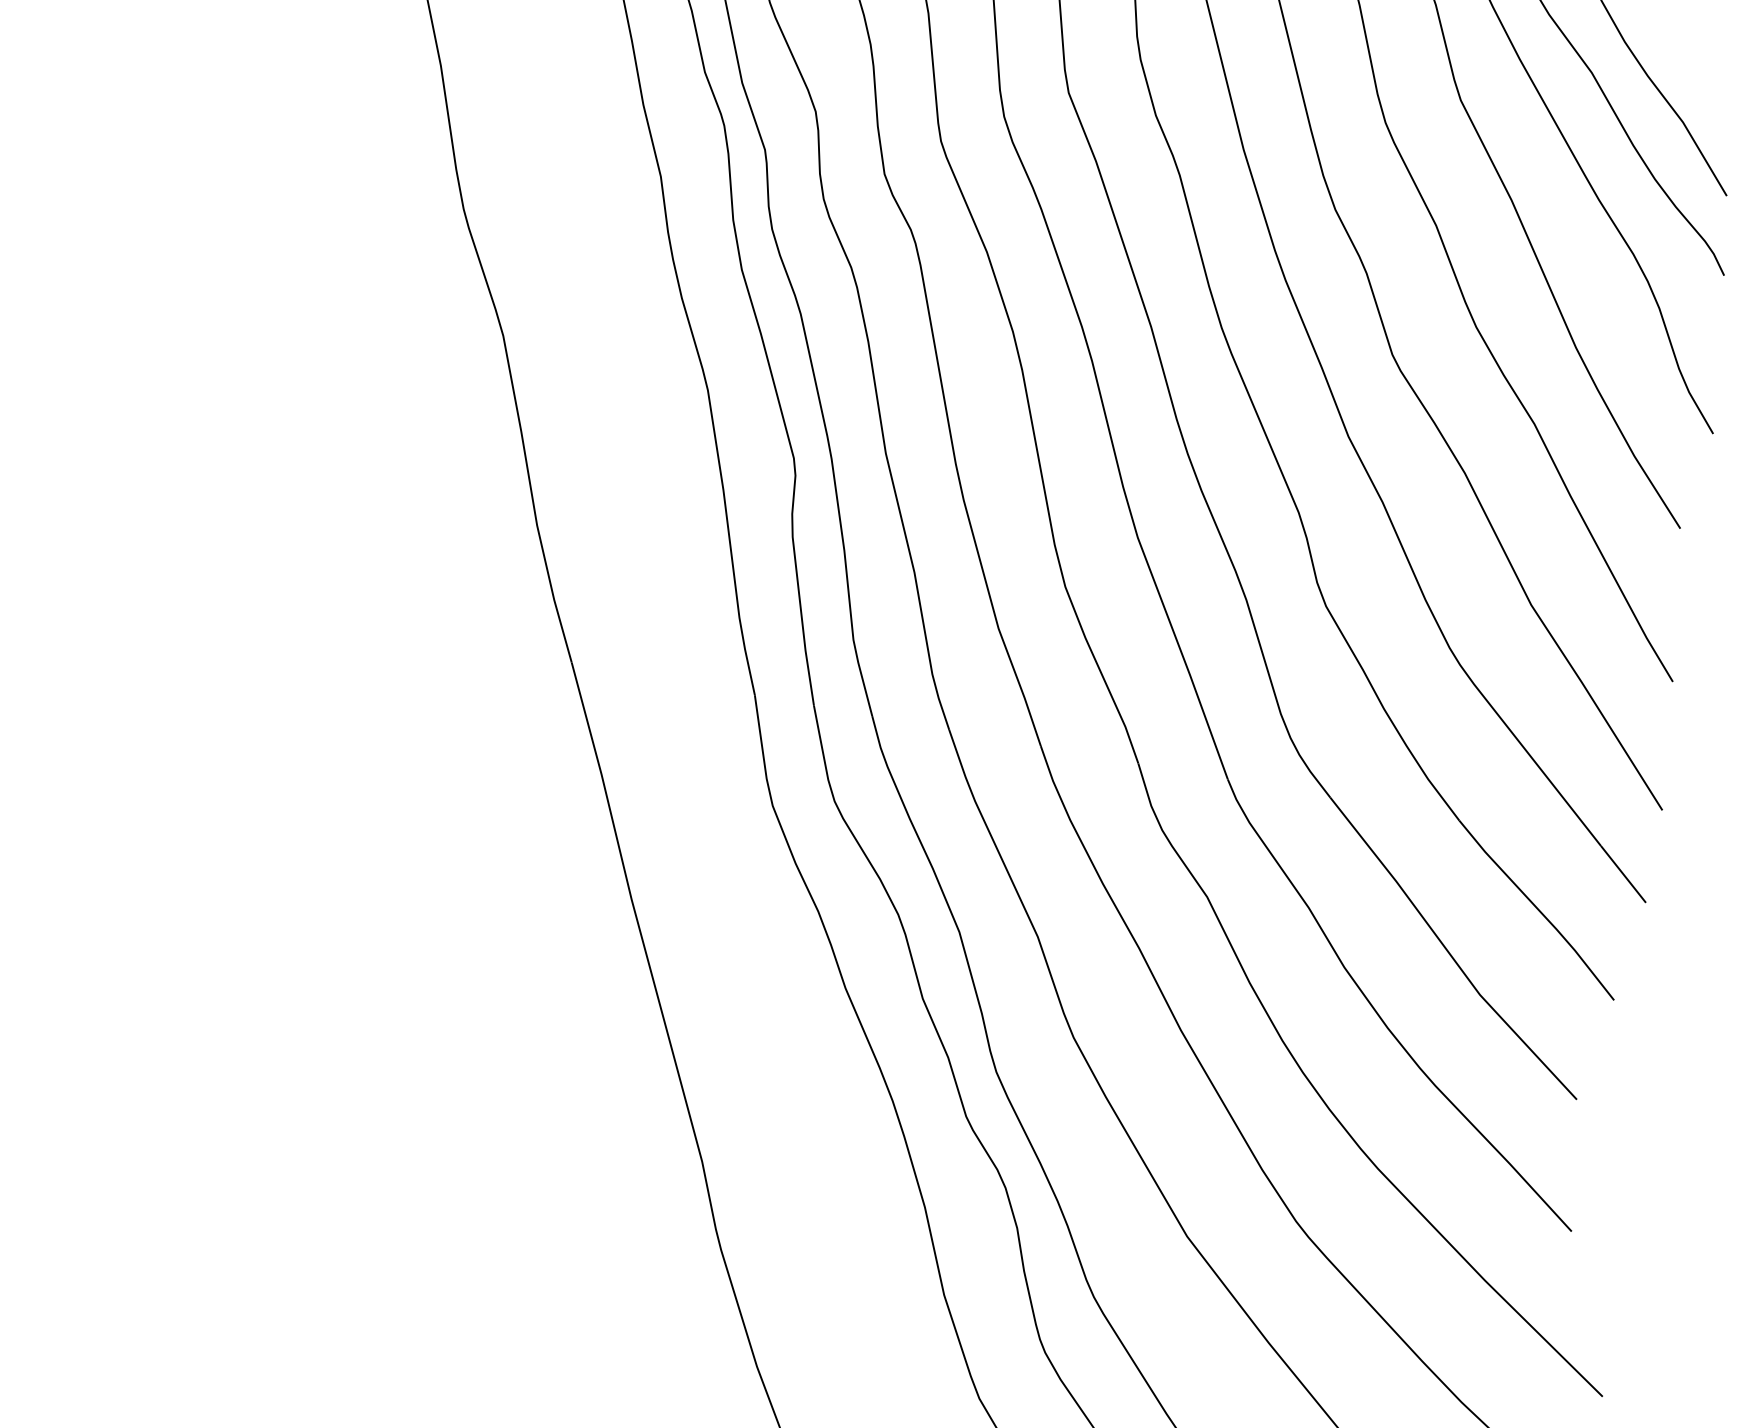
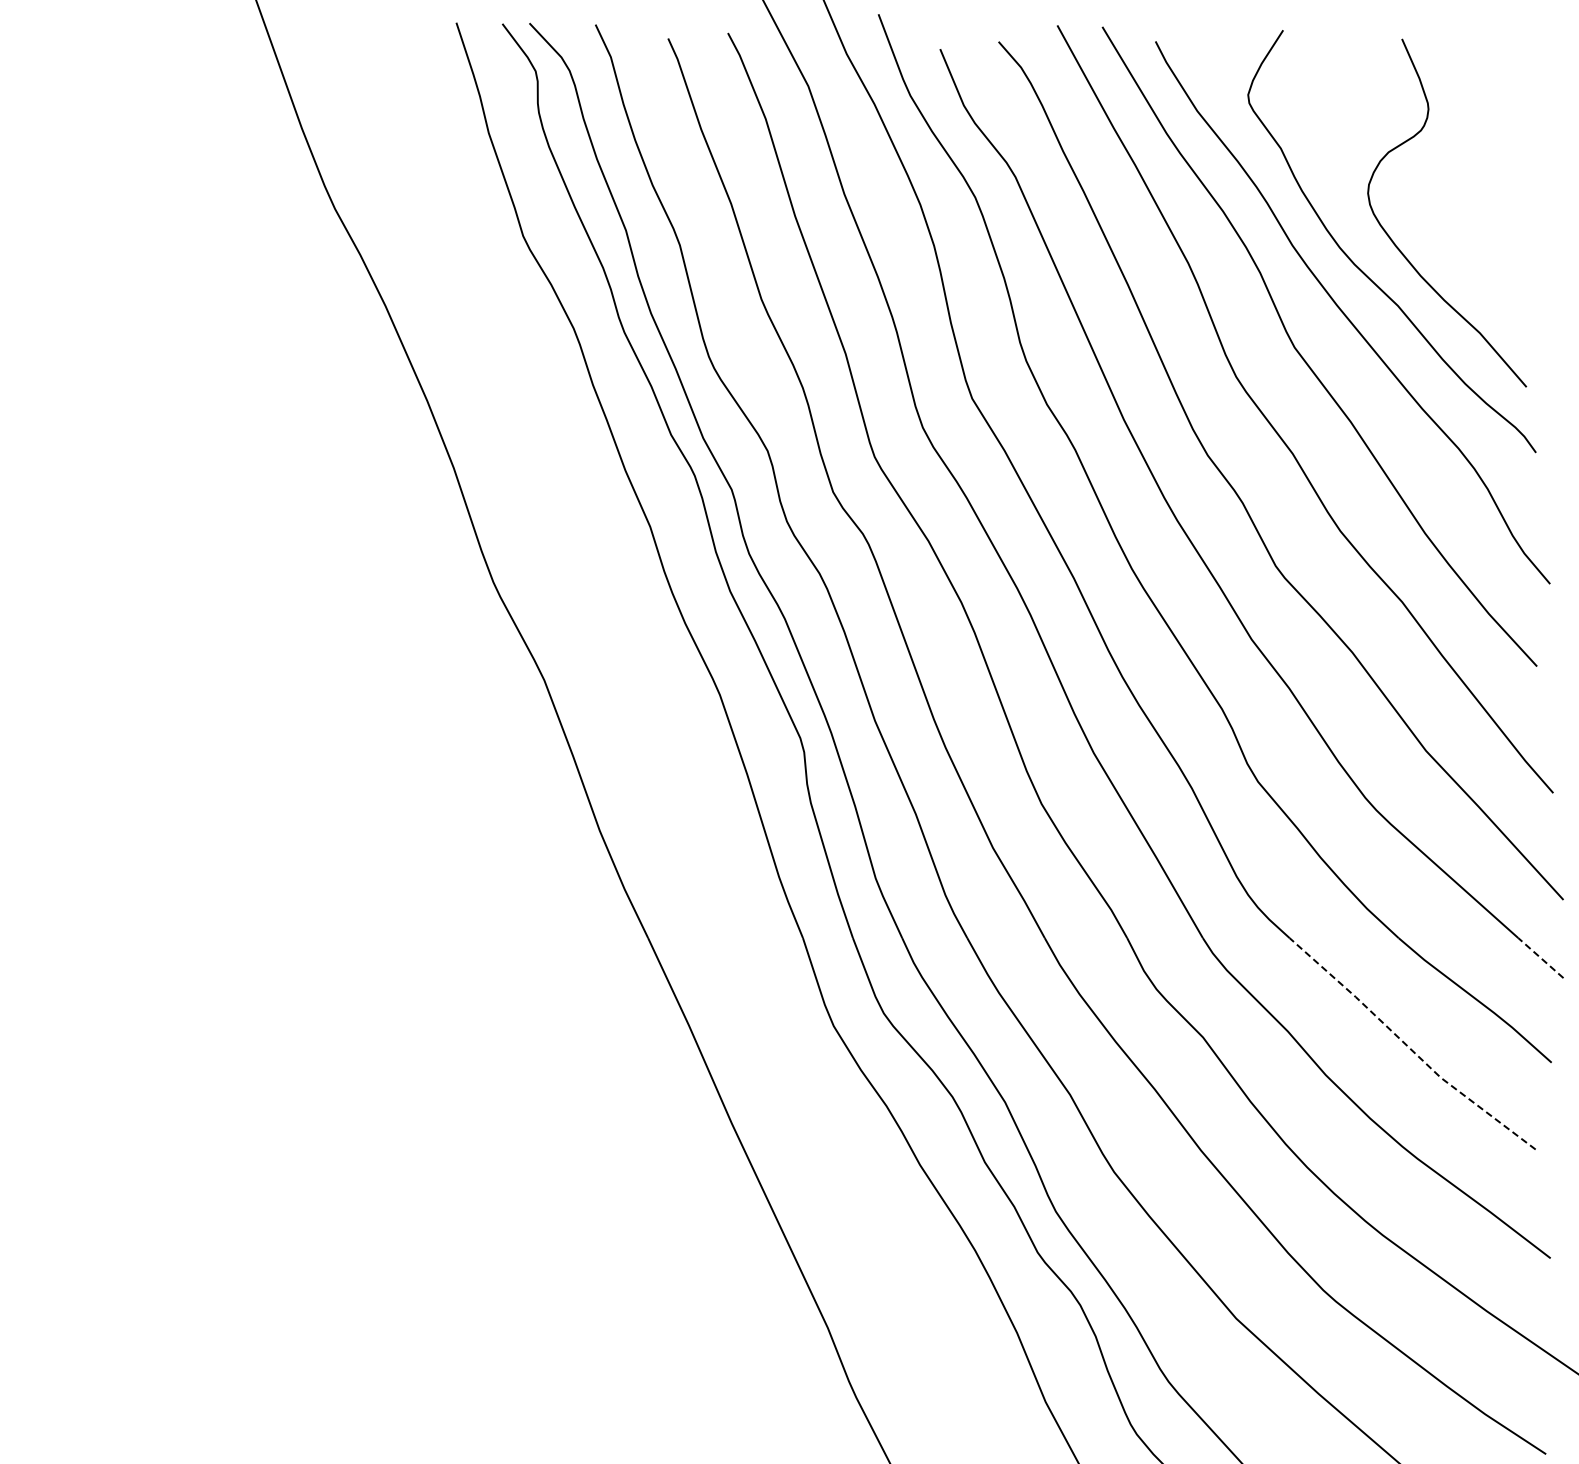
line: (1623, 873) -> (1540, 957), solid -> dashed
line: (1449, 952) -> (1409, 1047), solid -> dashed

